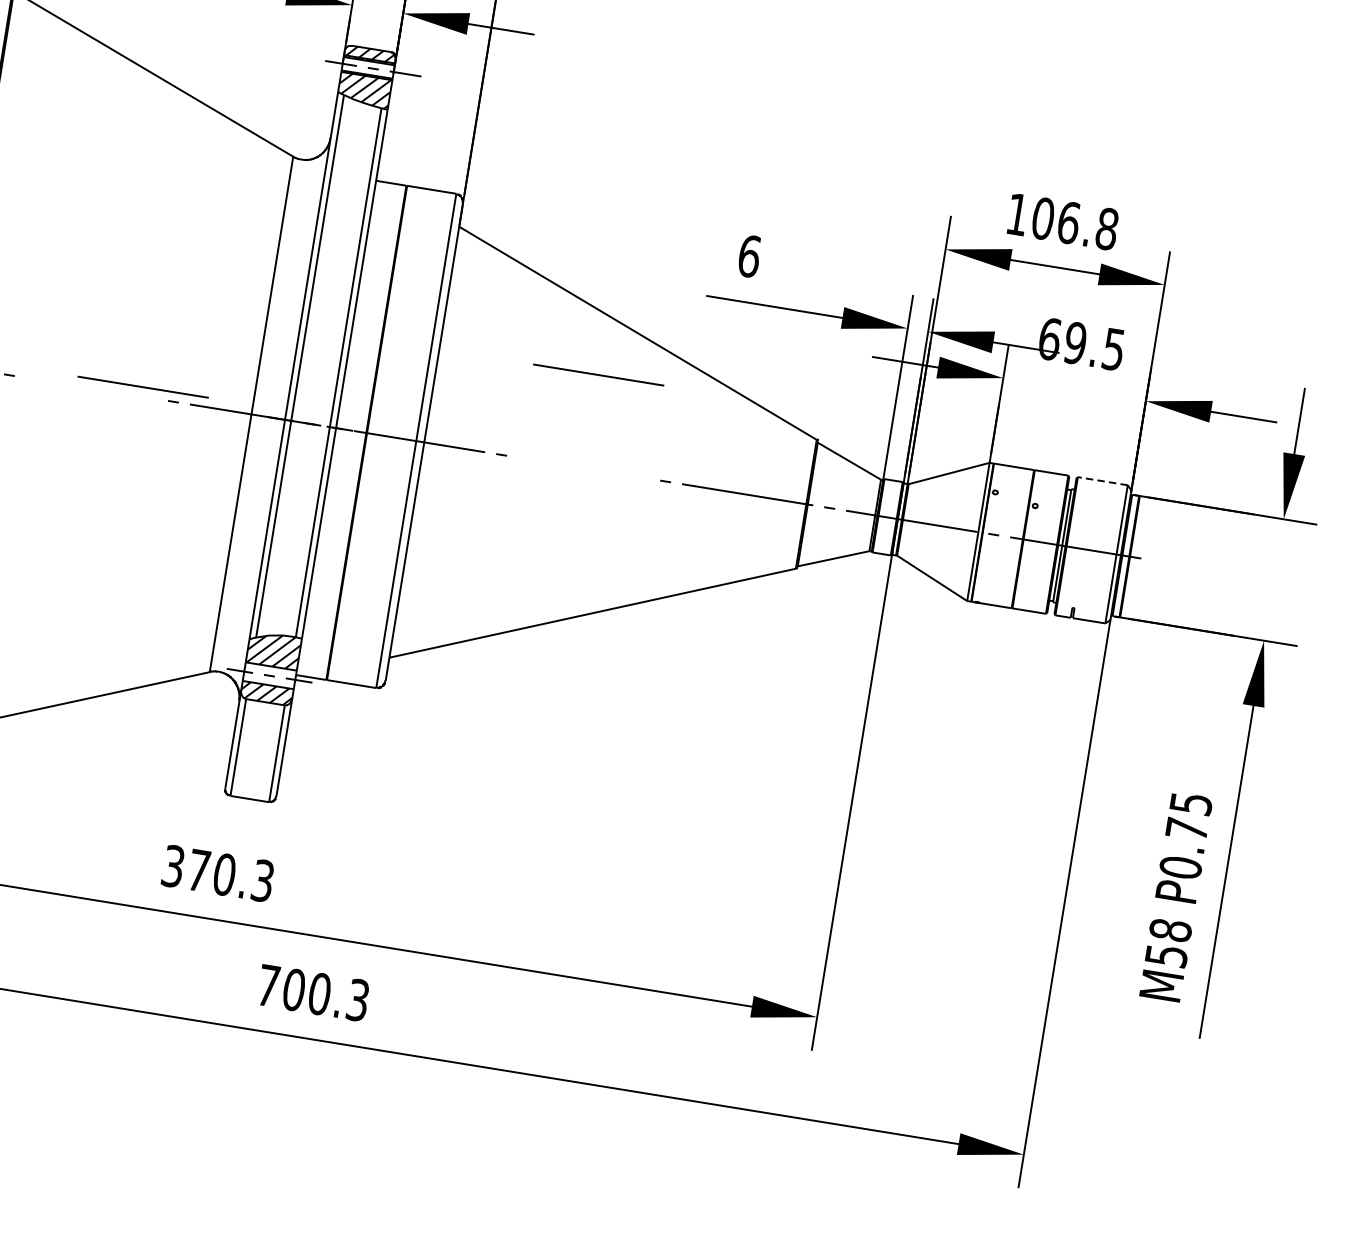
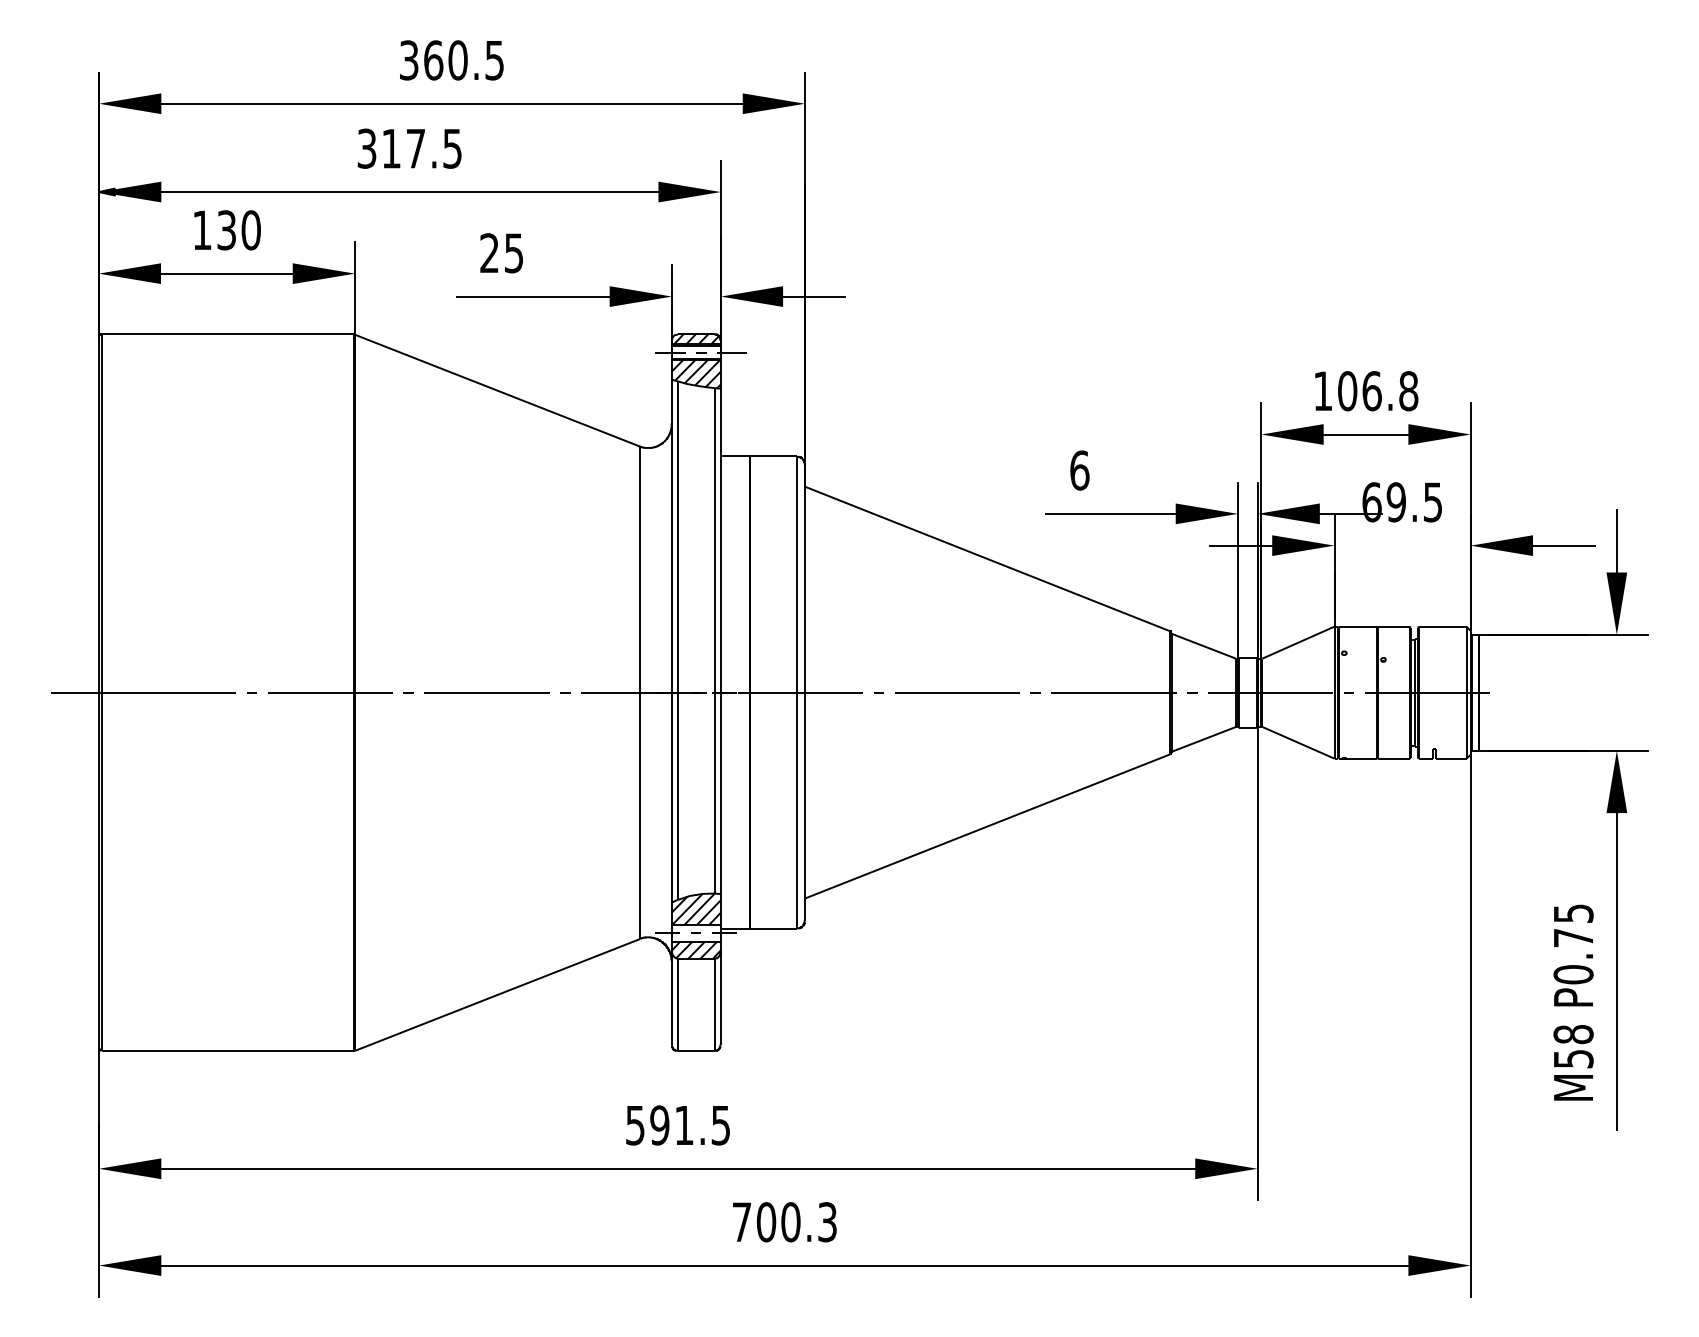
line: (598, 374) -> (957, 692), moved
line: (142, 386) -> (486, 692), moved
line: (1102, 481) -> (1442, 626), dashed -> solid
text: (218, 873) -> (678, 1125), 370.3 -> 591.5

